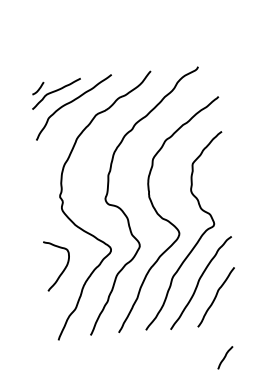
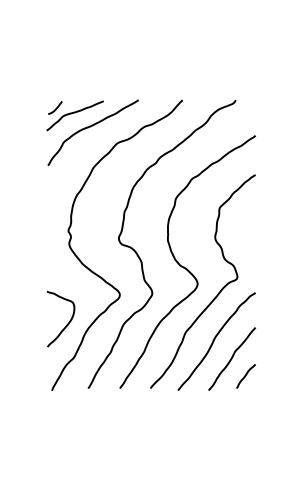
curve: (63, 269) -> (66, 324), moved
curve: (224, 357) -> (245, 376), moved

